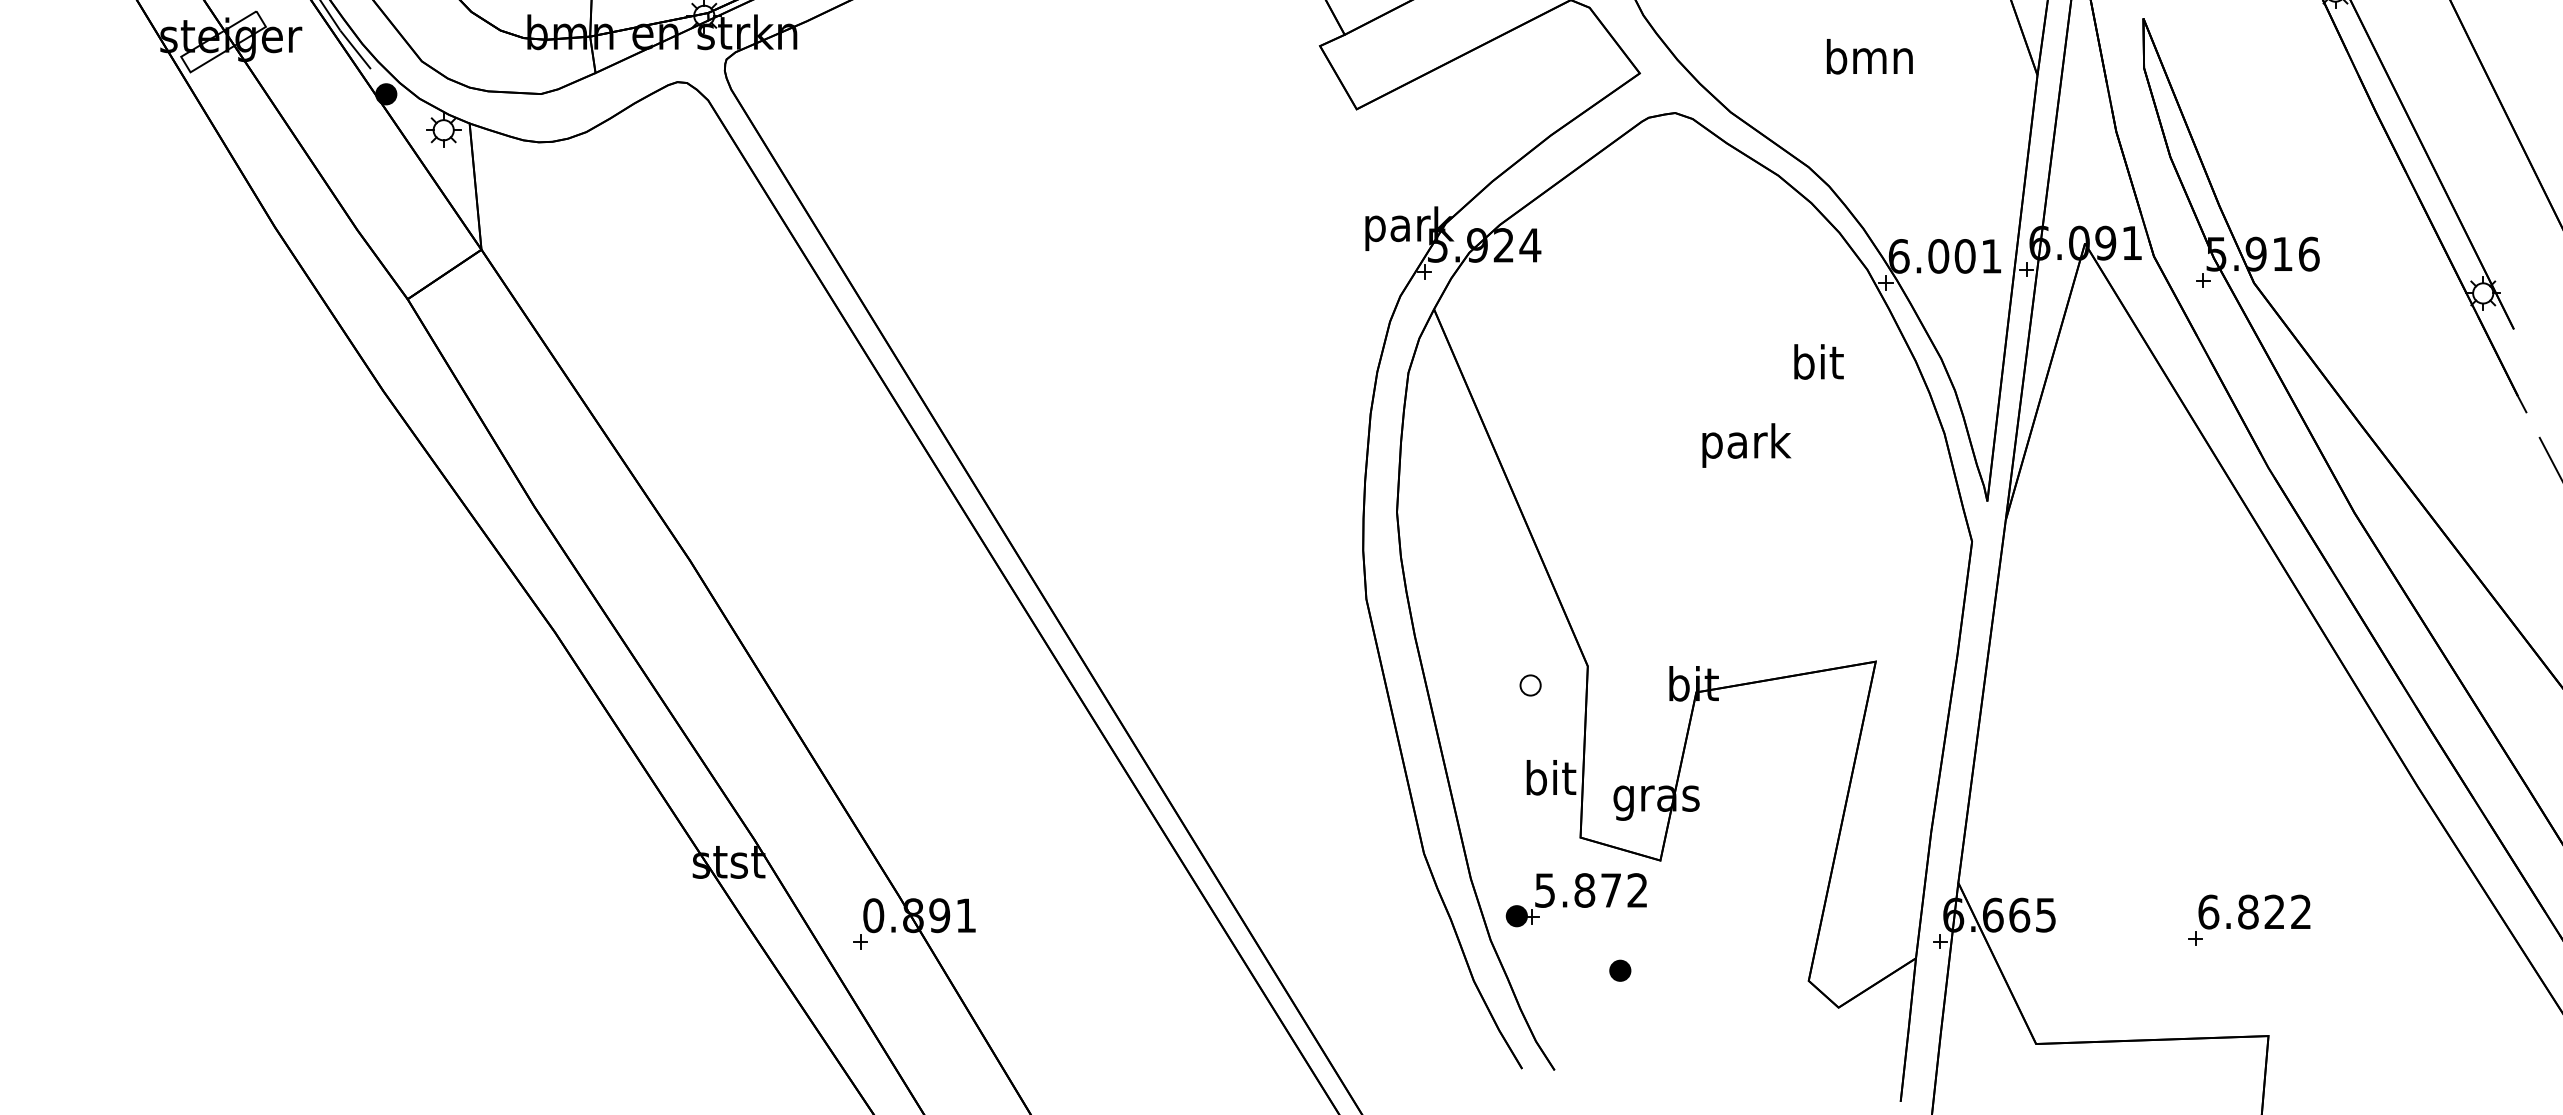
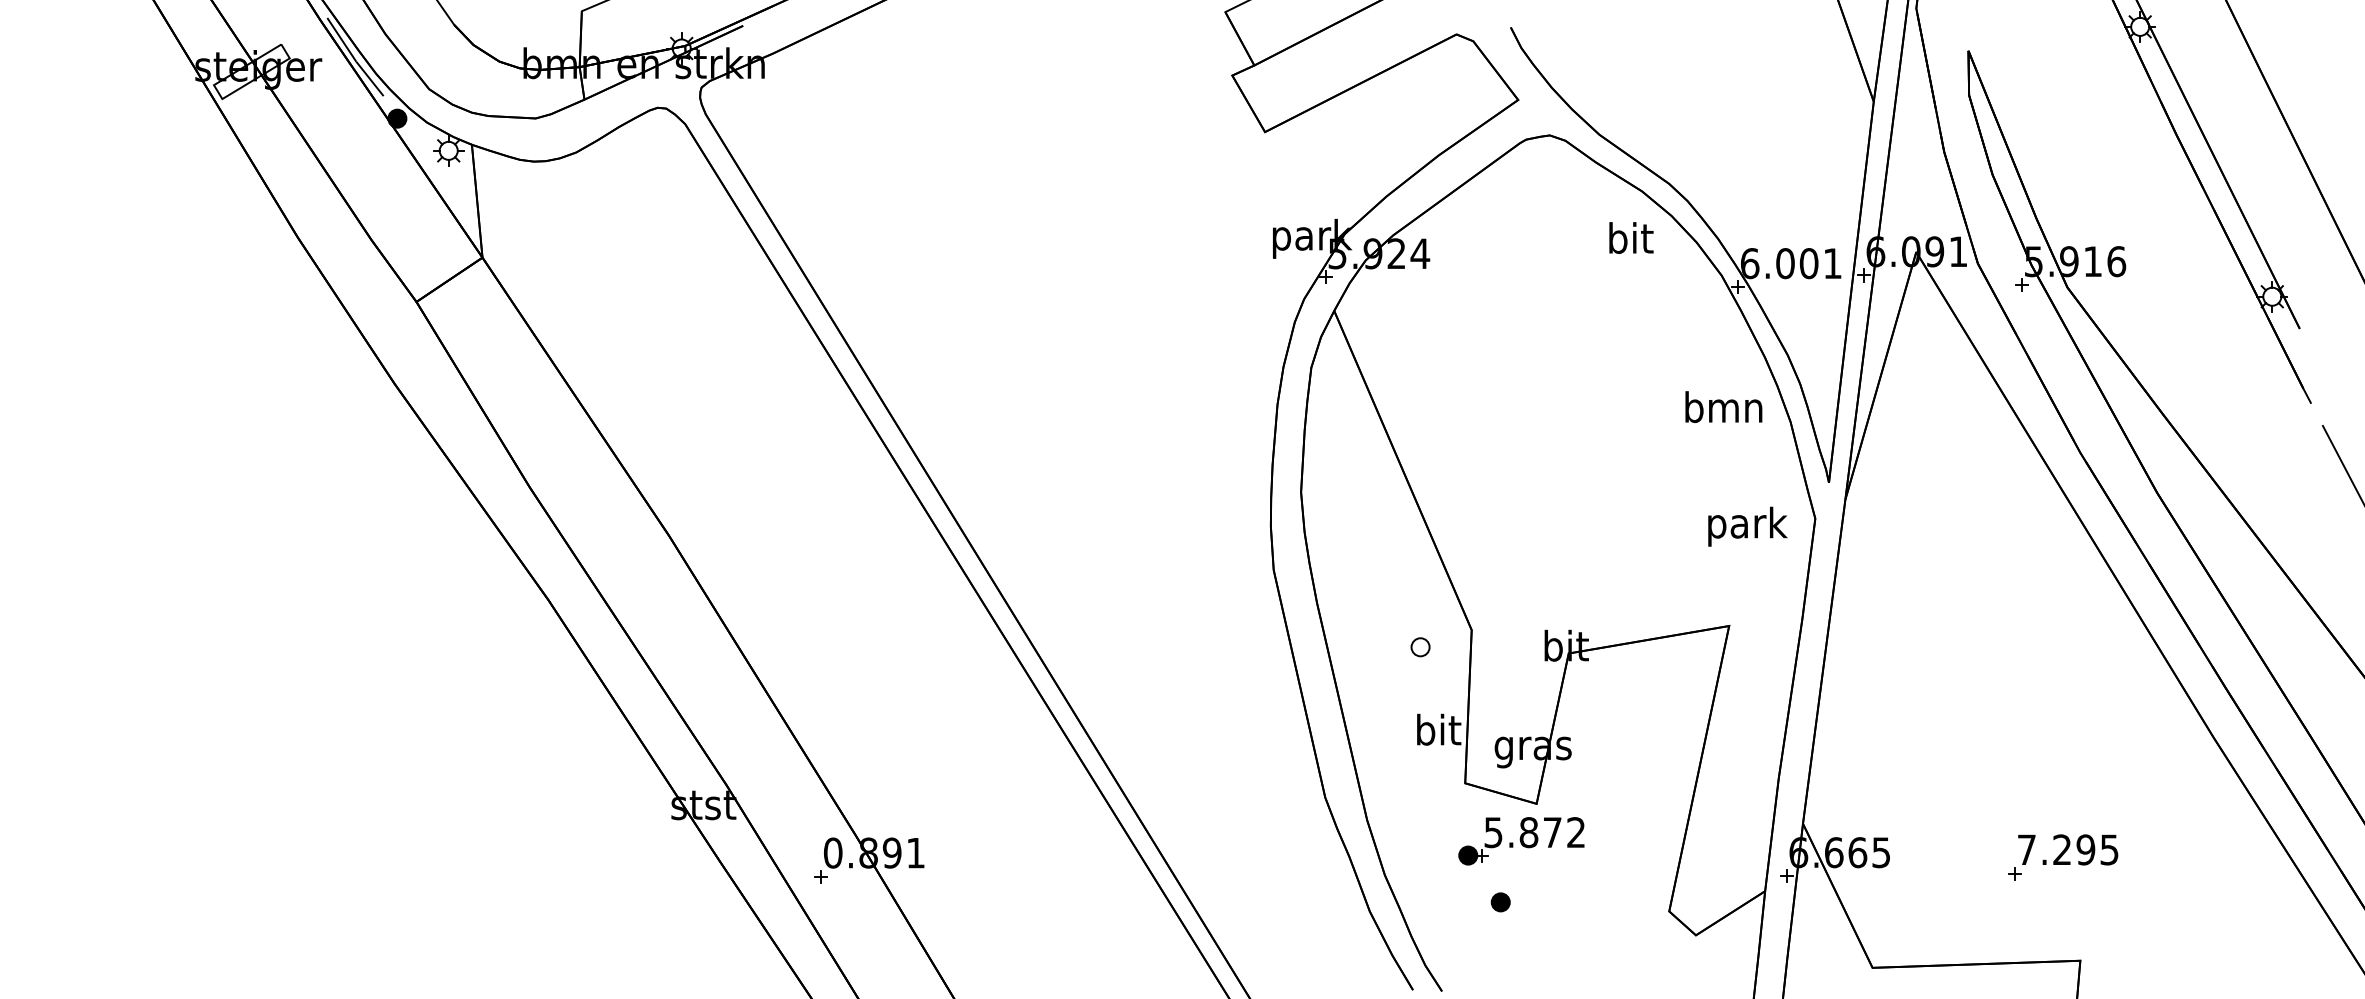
text: (1869, 56) -> (1723, 406), moved
text: (1819, 361) -> (1631, 237), moved
text: (1746, 445) -> (1747, 526), moved
part: (1576, 900) -> (1521, 841), moved
text: (2254, 911) -> (2067, 849), 6.822 -> 7.295

